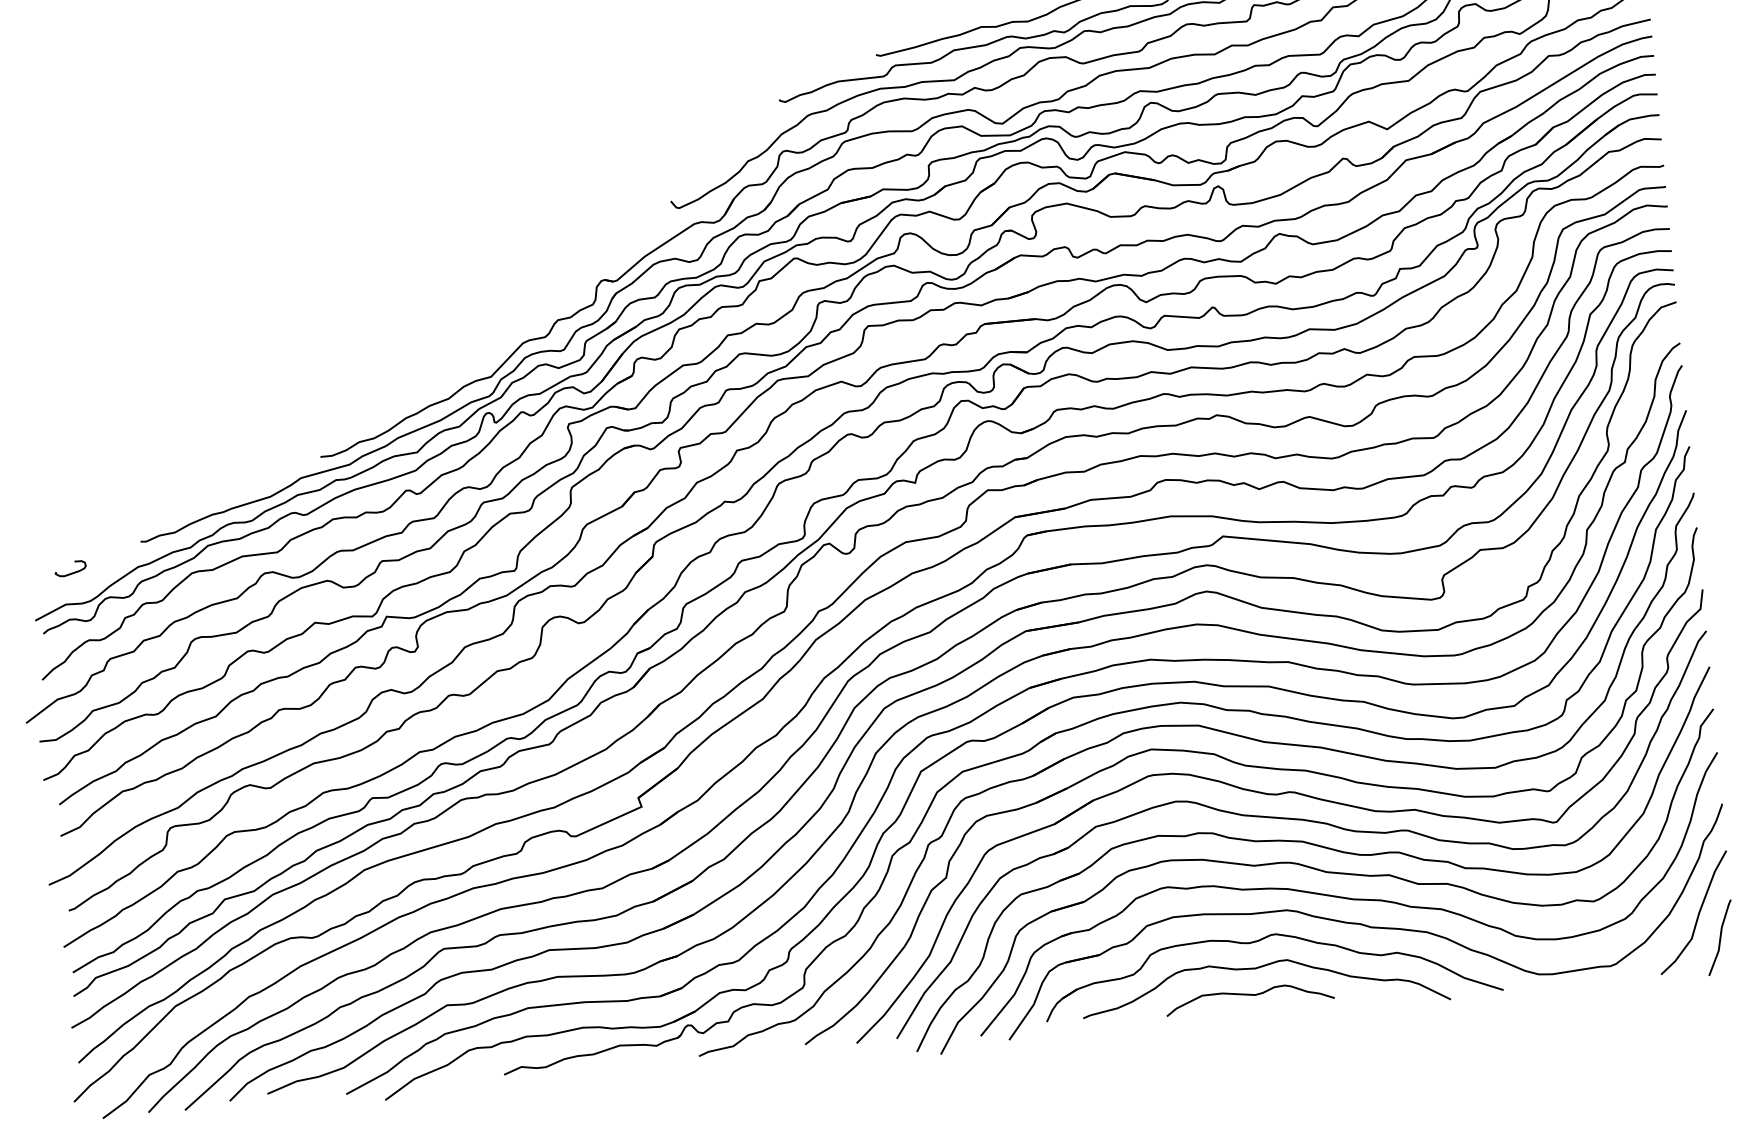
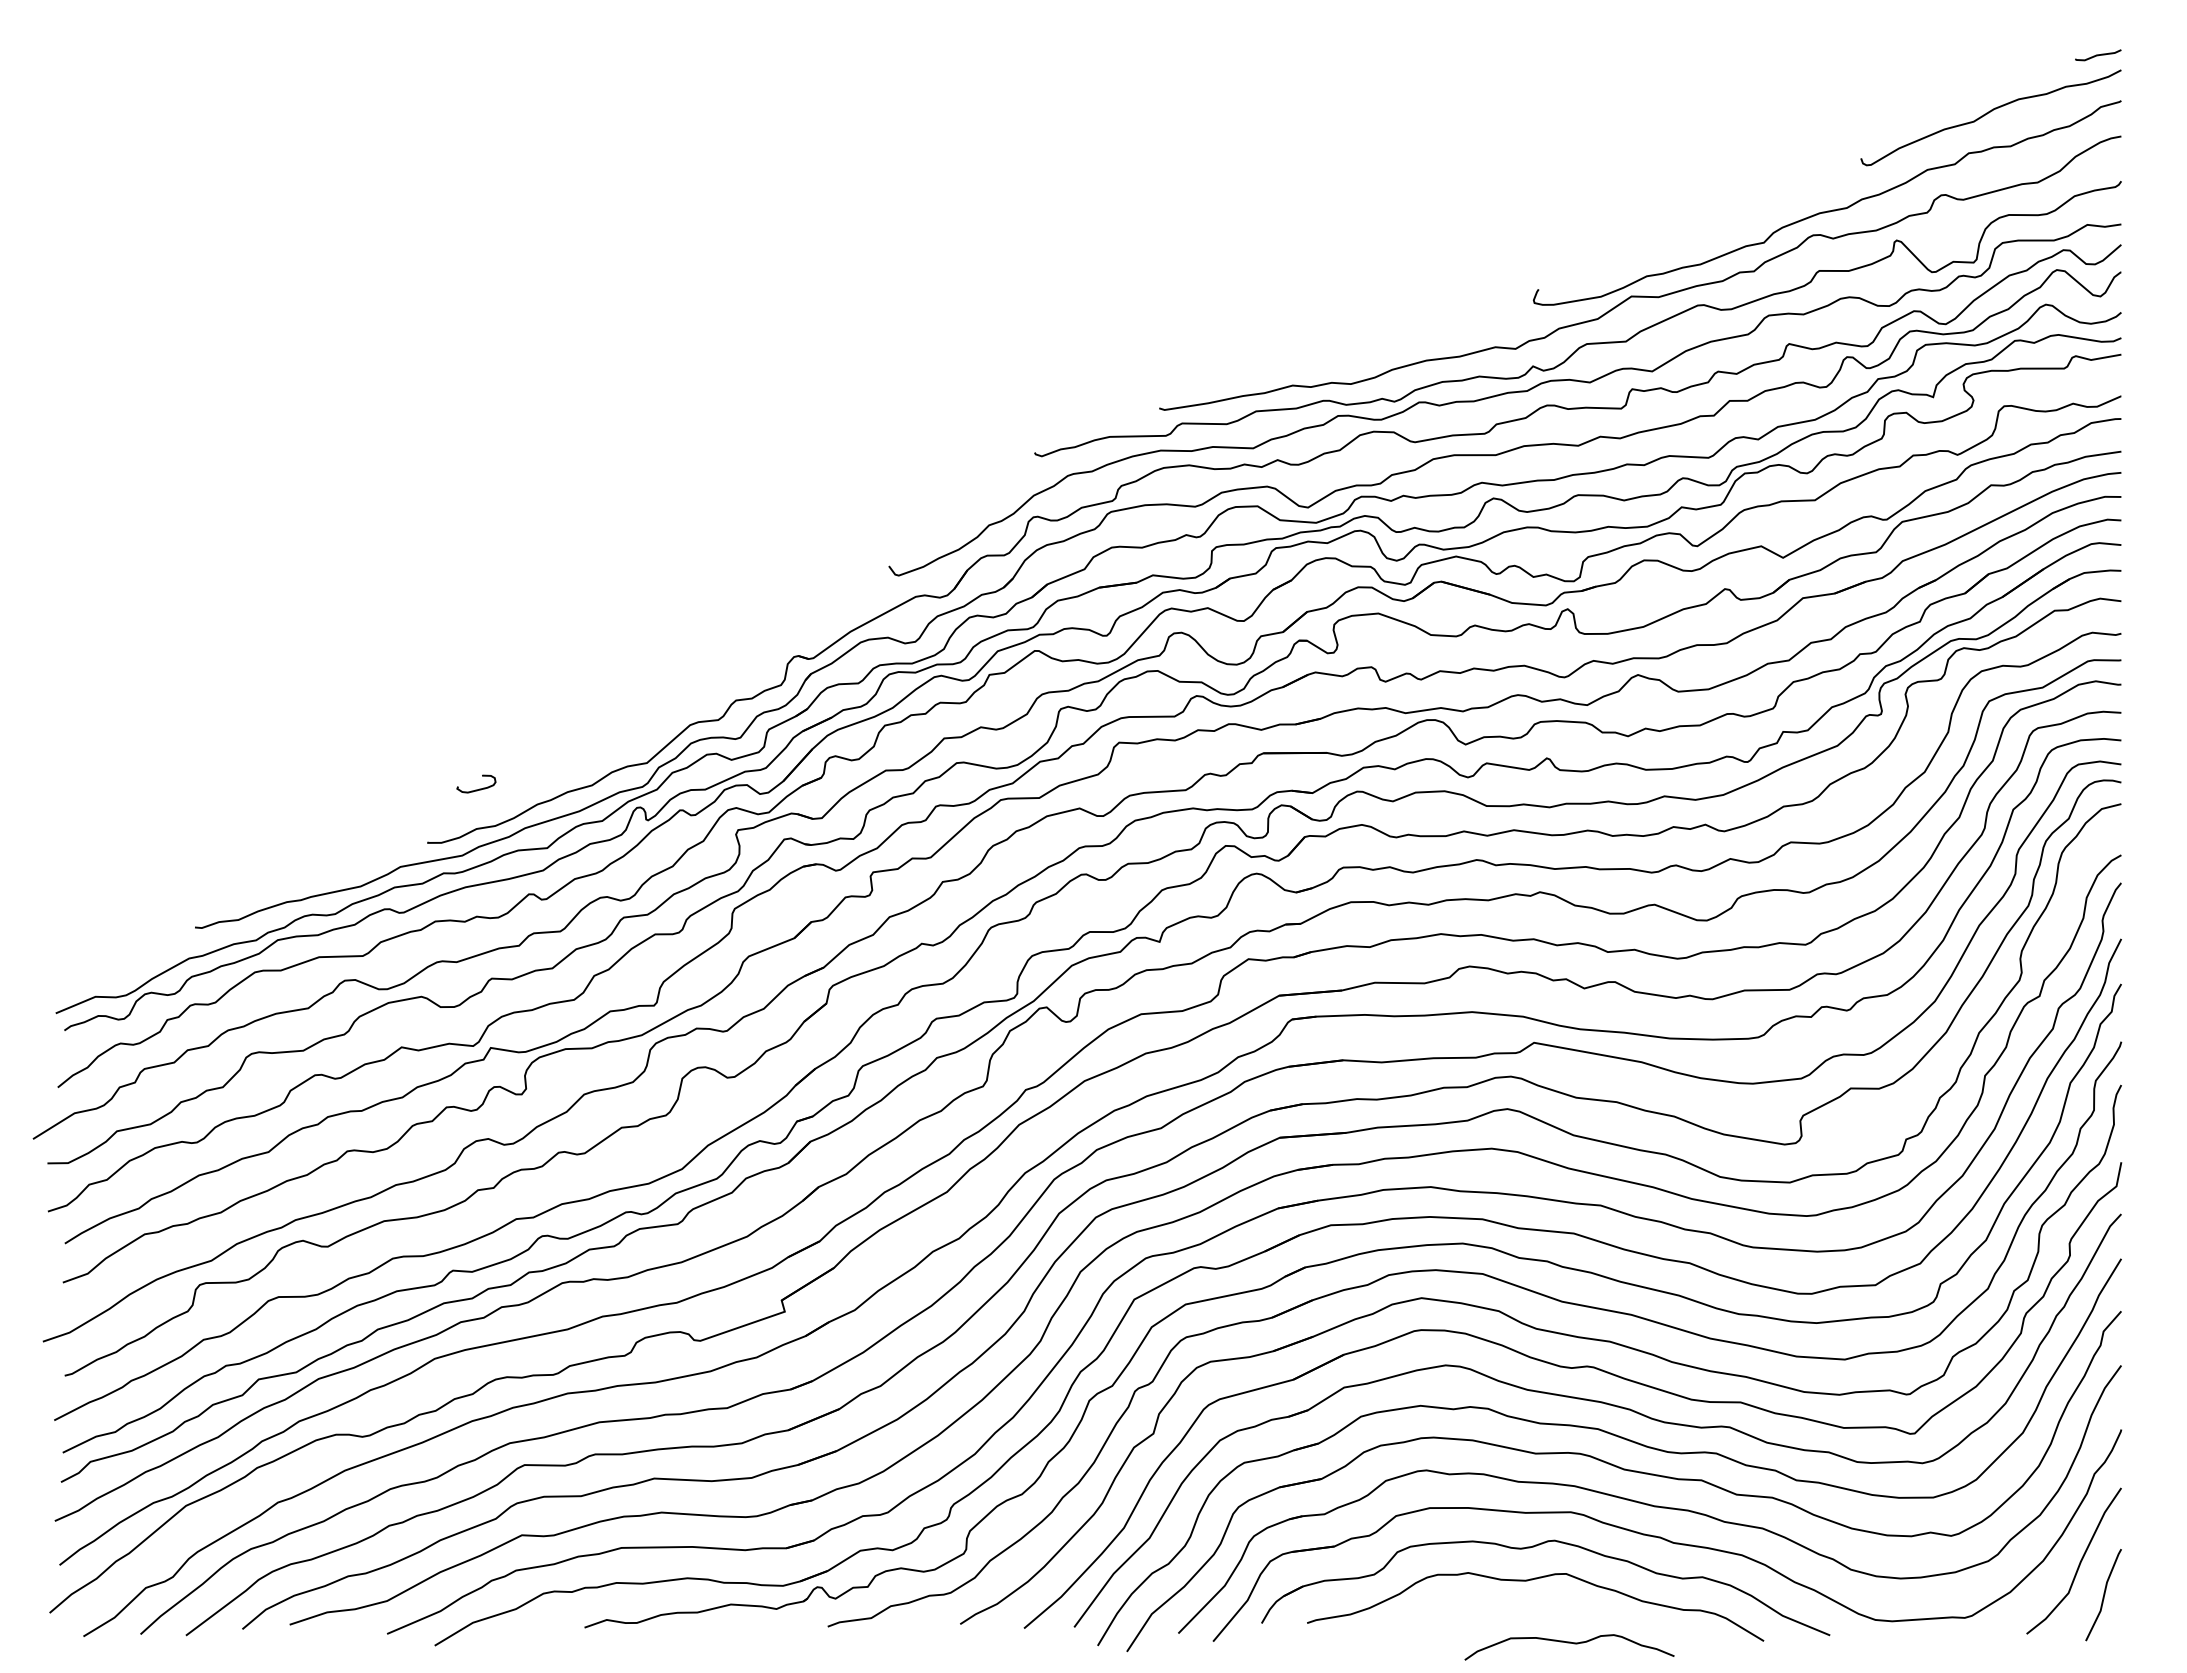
curve: (73, 572) -> (479, 788), moved
curve: (1249, 995) -> (1569, 1643), moved

